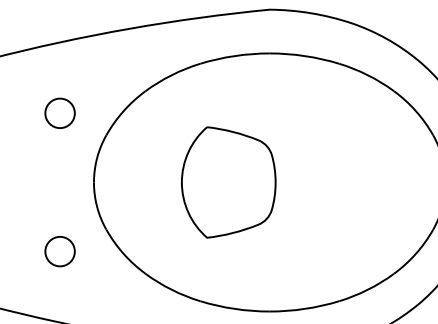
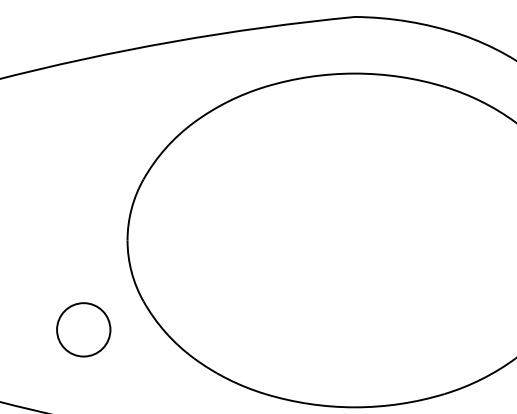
circle: (59, 112) -> (82, 149), removed
part: (228, 182) -> (301, 240), removed
circle: (59, 251) -> (82, 329), size x1.4

